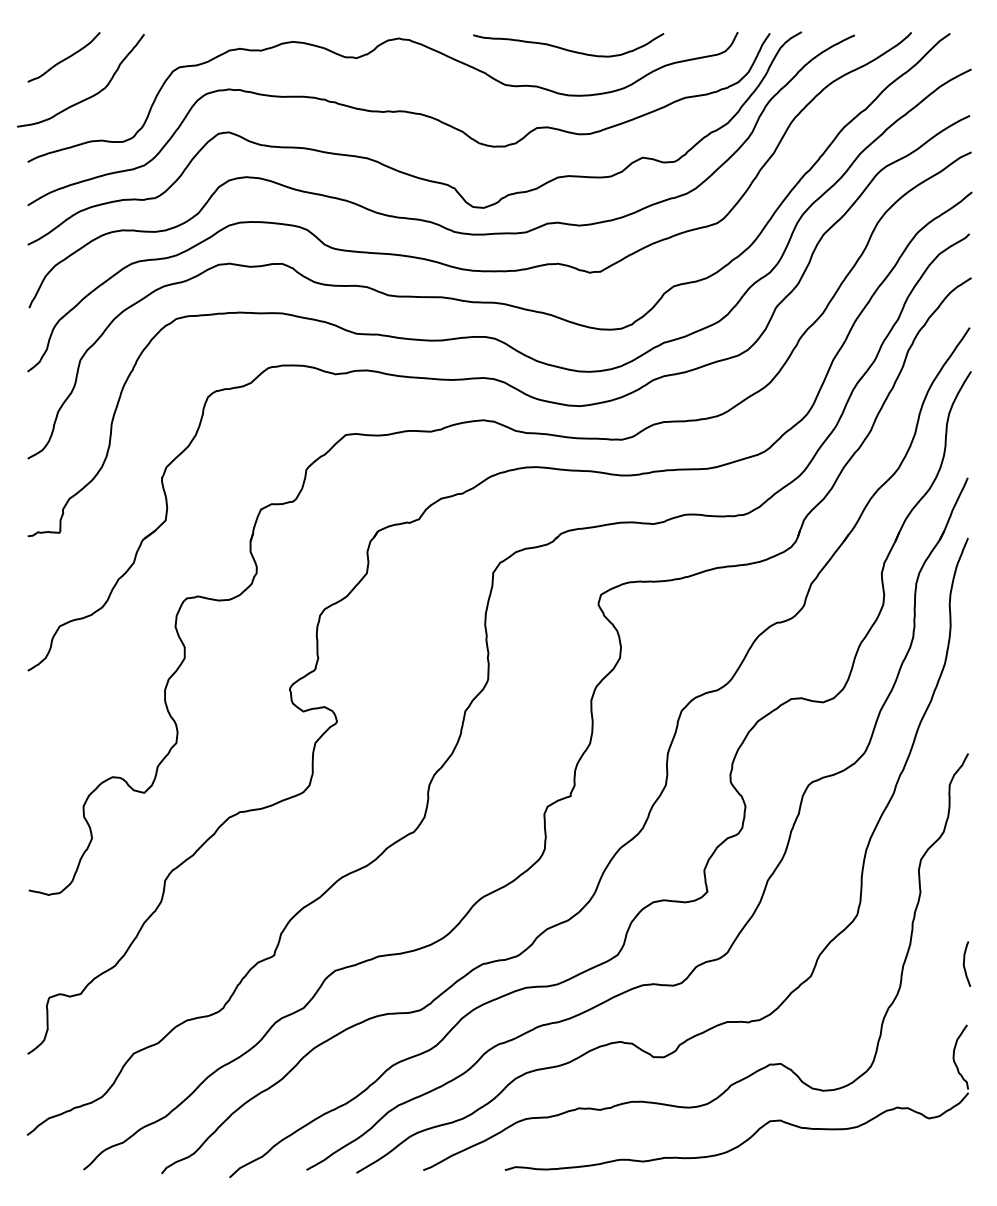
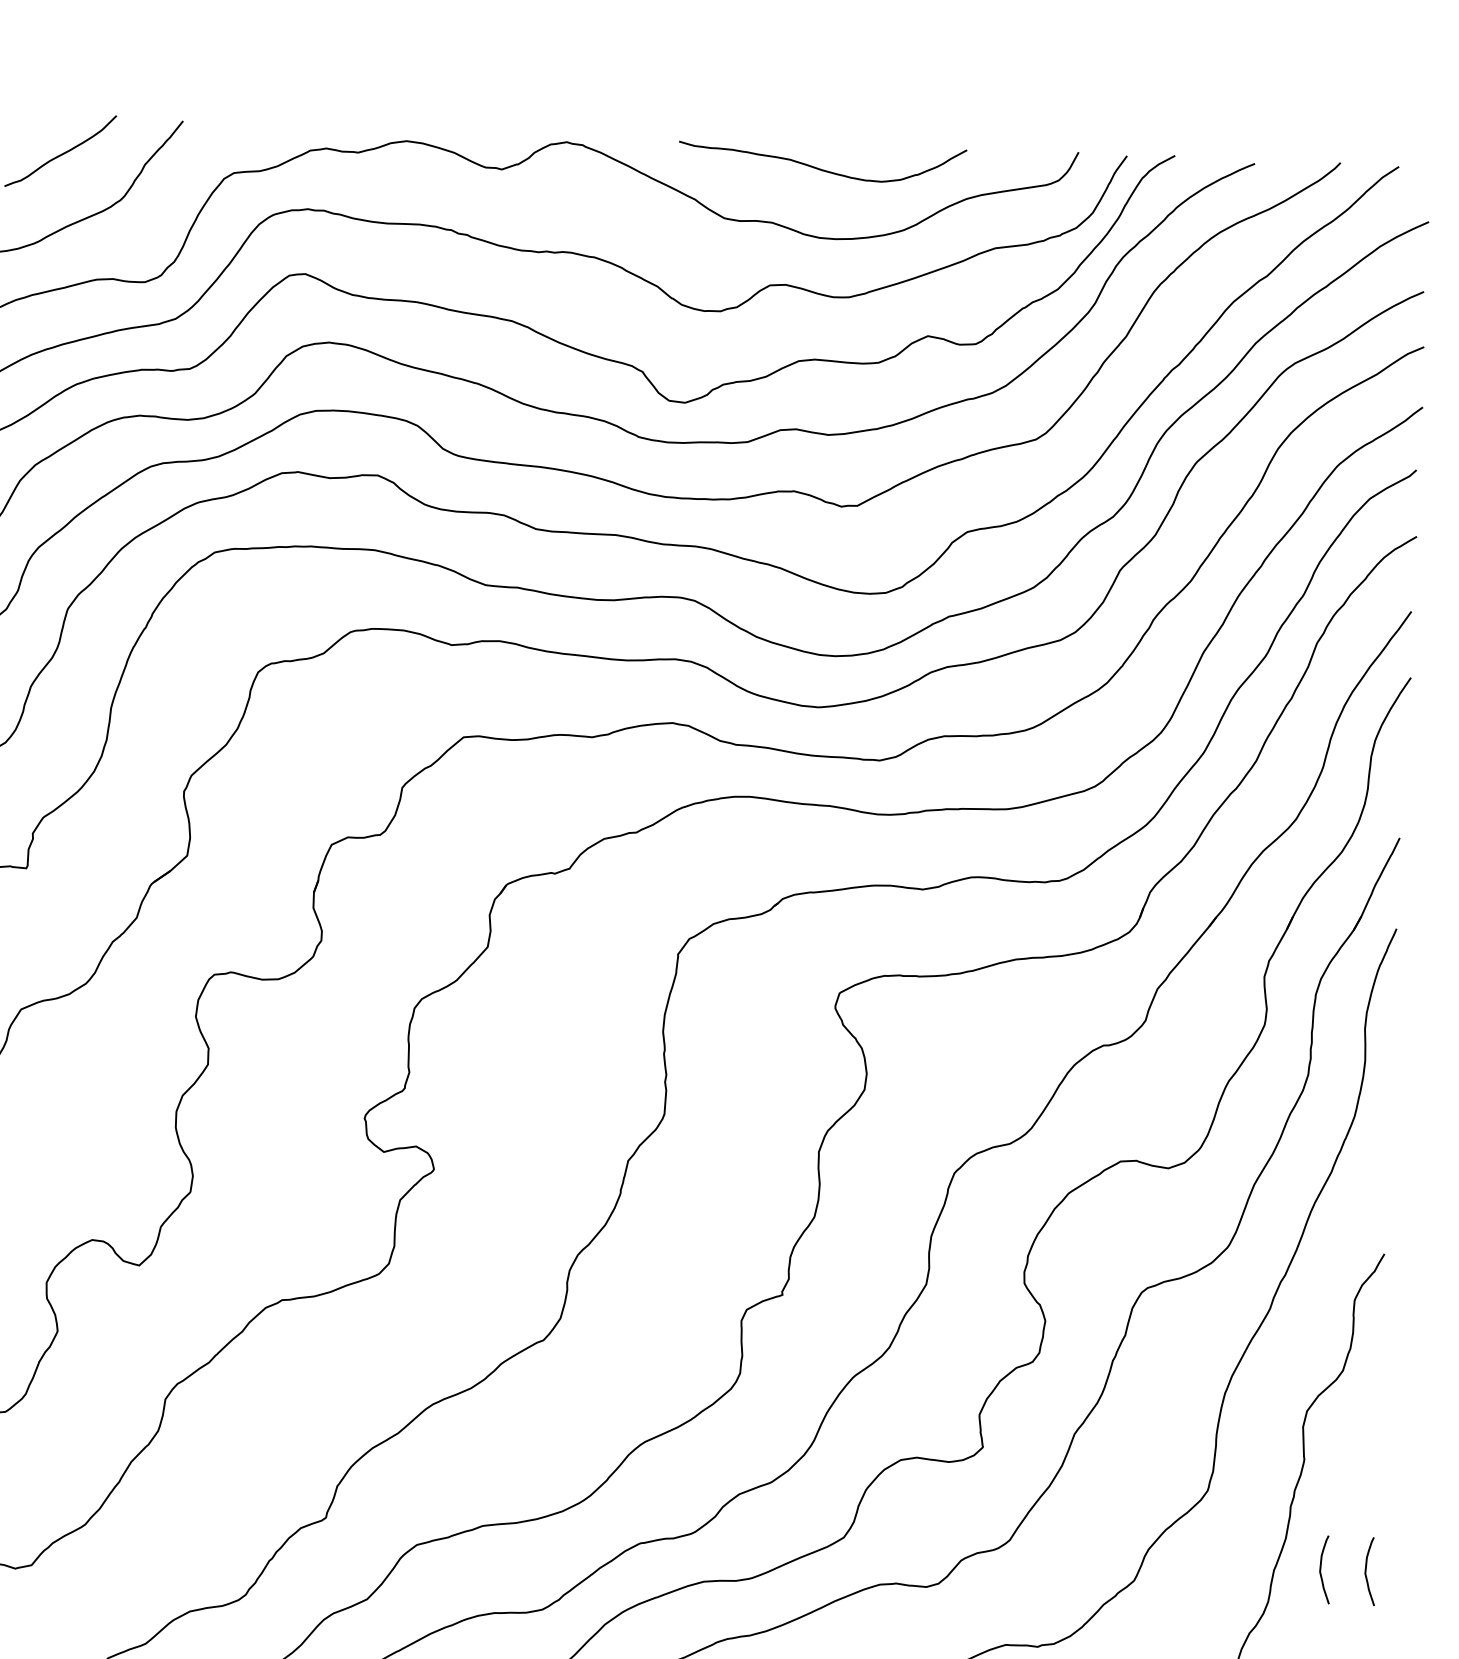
curve: (934, 963) -> (1321, 1568), added

